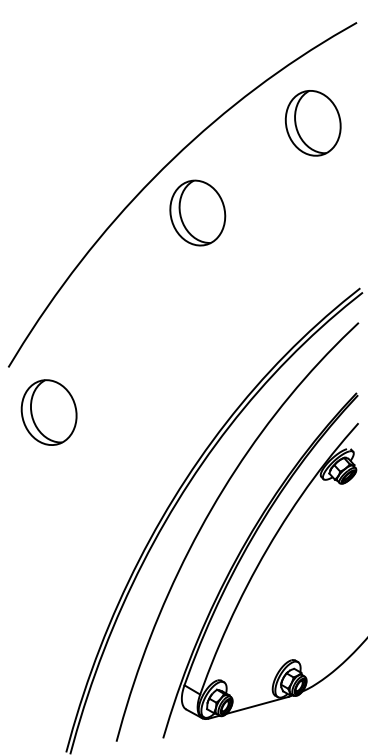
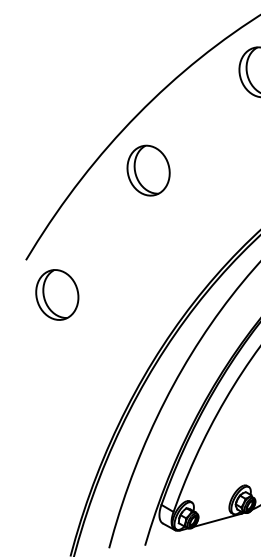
part: (197, 212) -> (148, 170), moved

